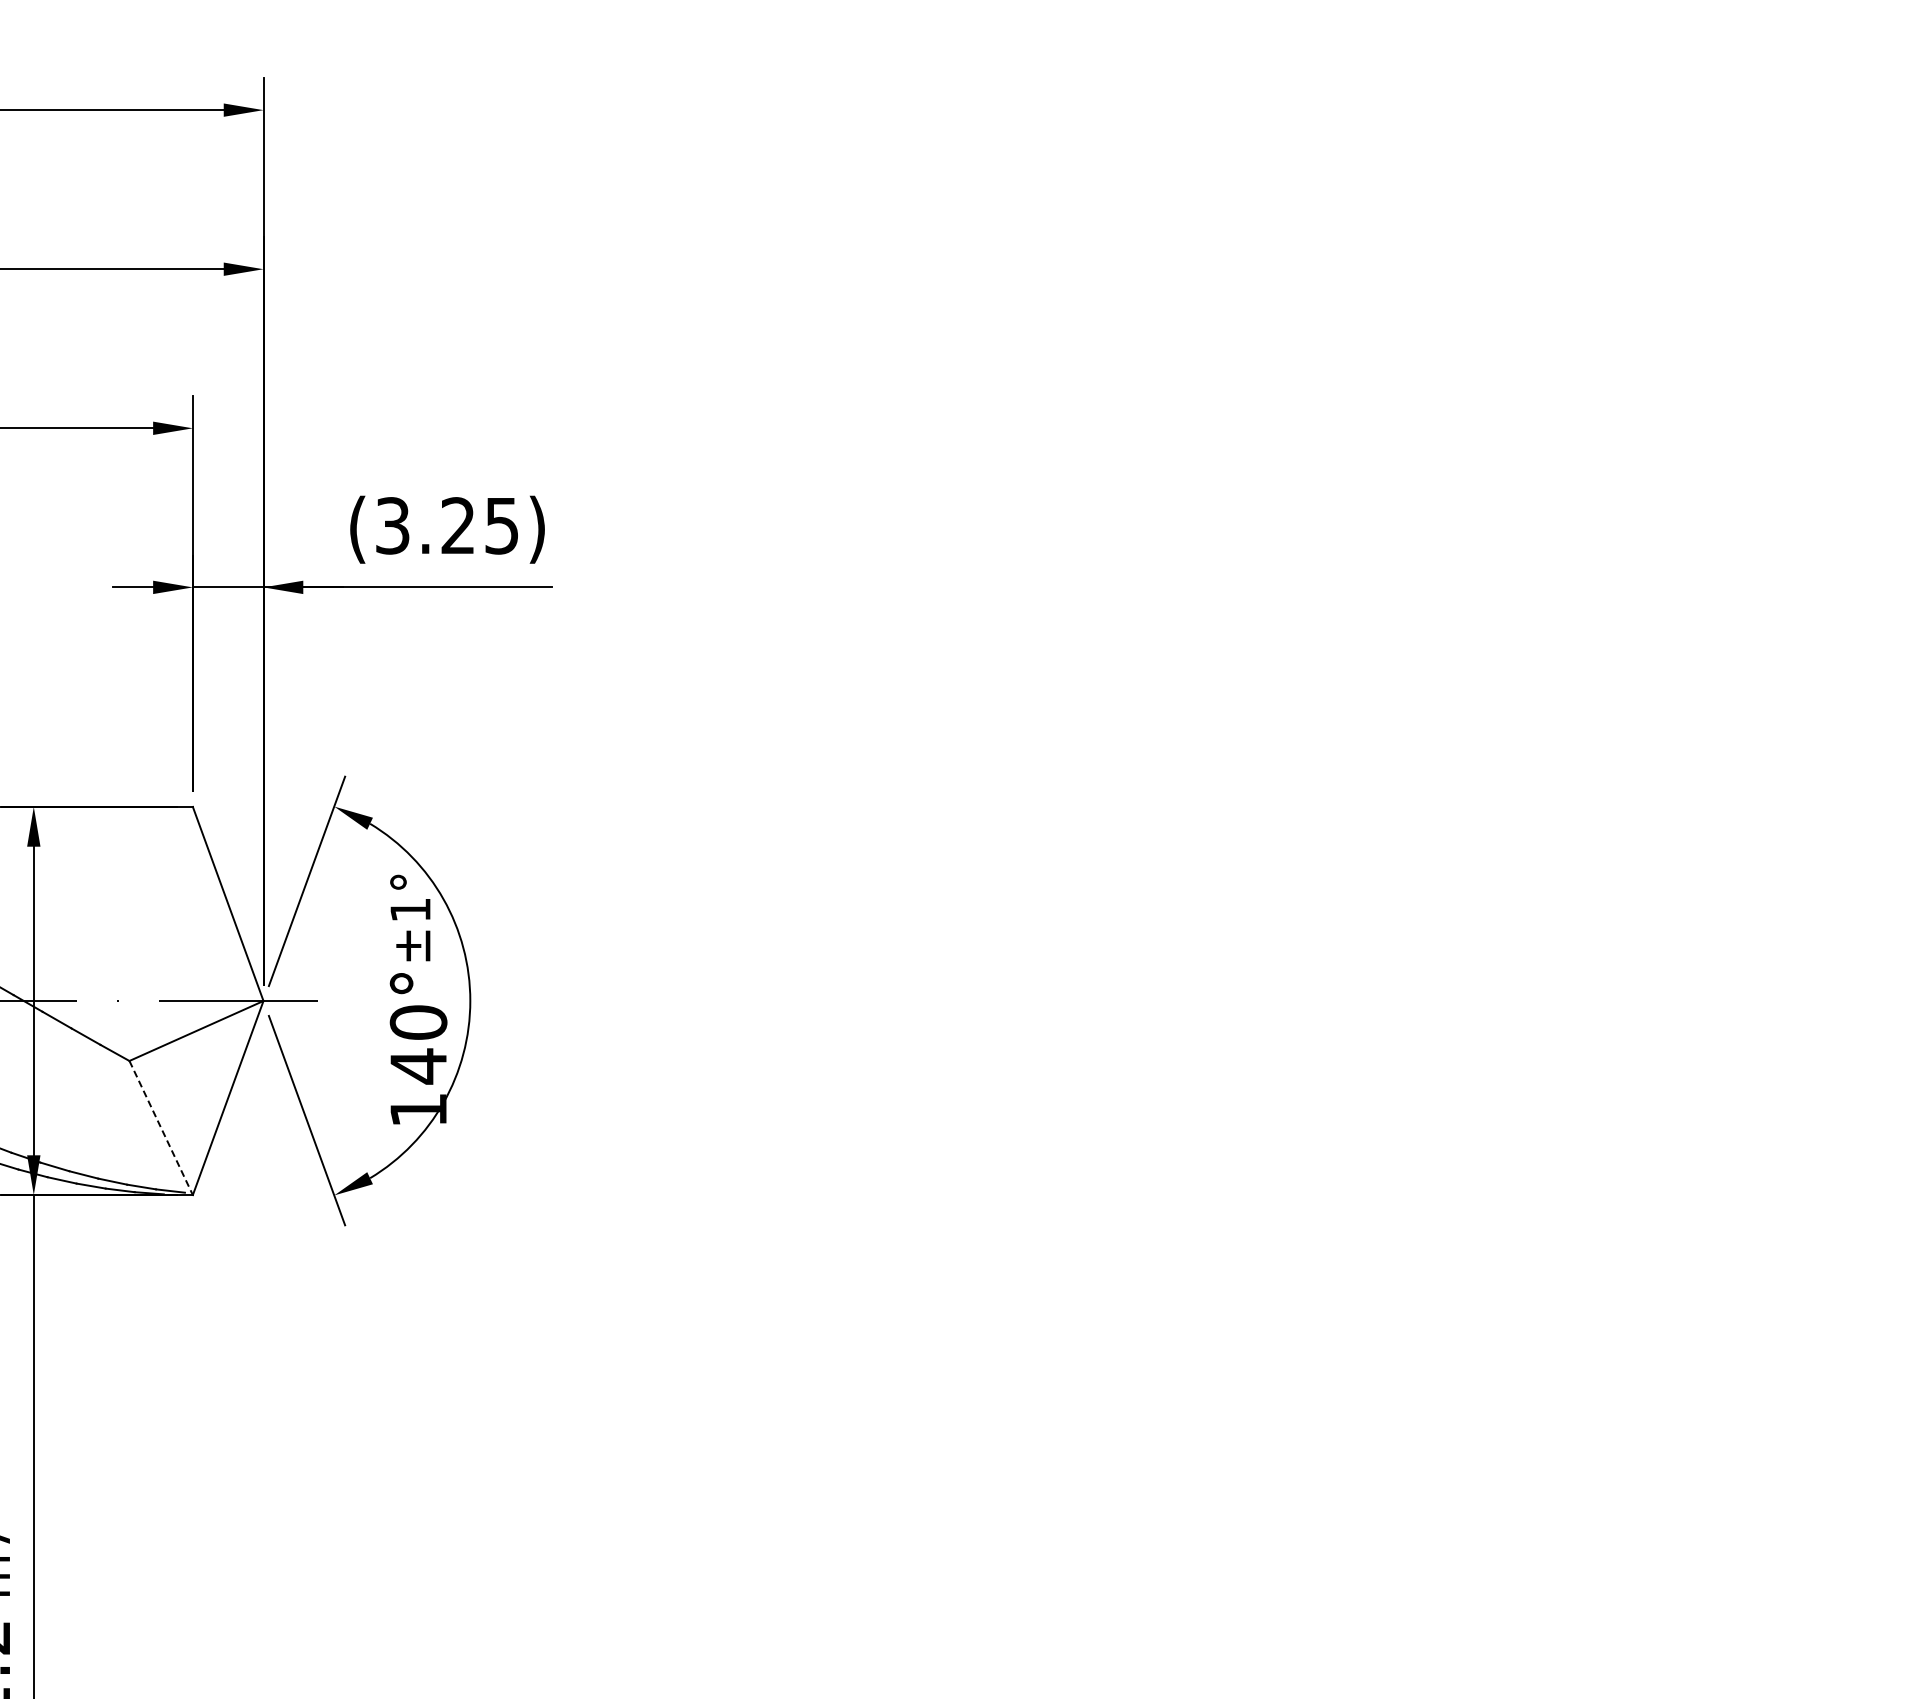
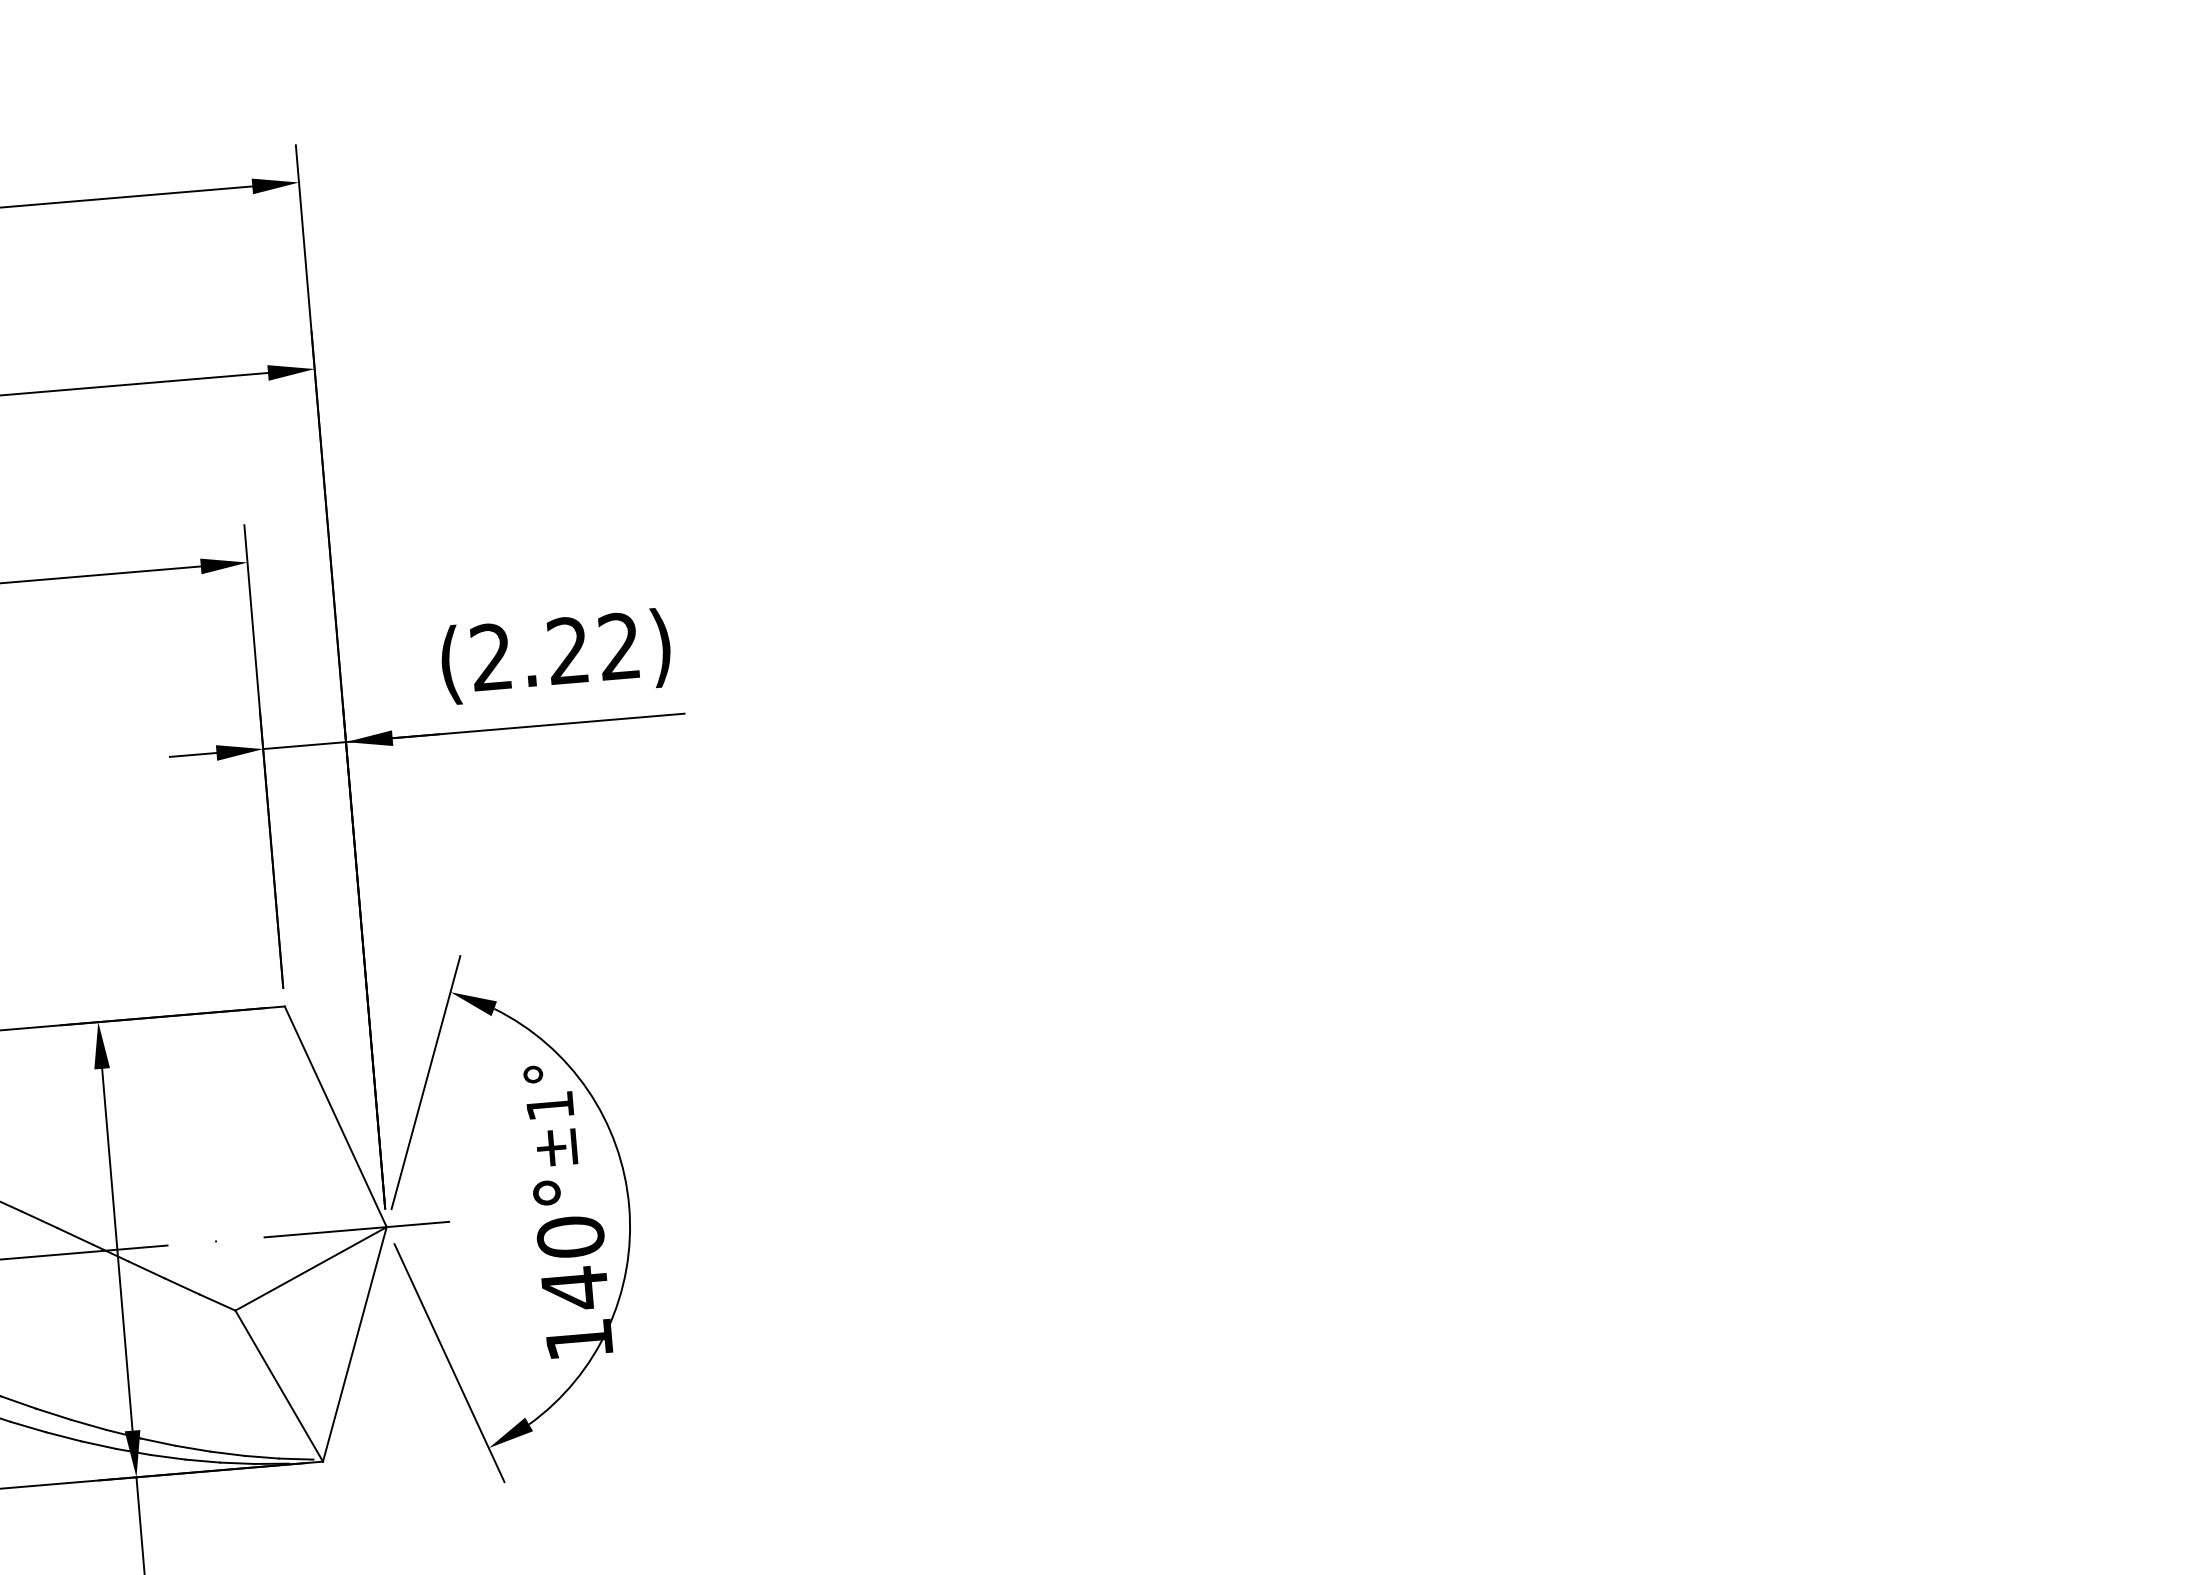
text: (446, 525) -> (554, 651), (3.25) -> (2.22)
line: (161, 1128) -> (279, 1386), dashed -> solid

